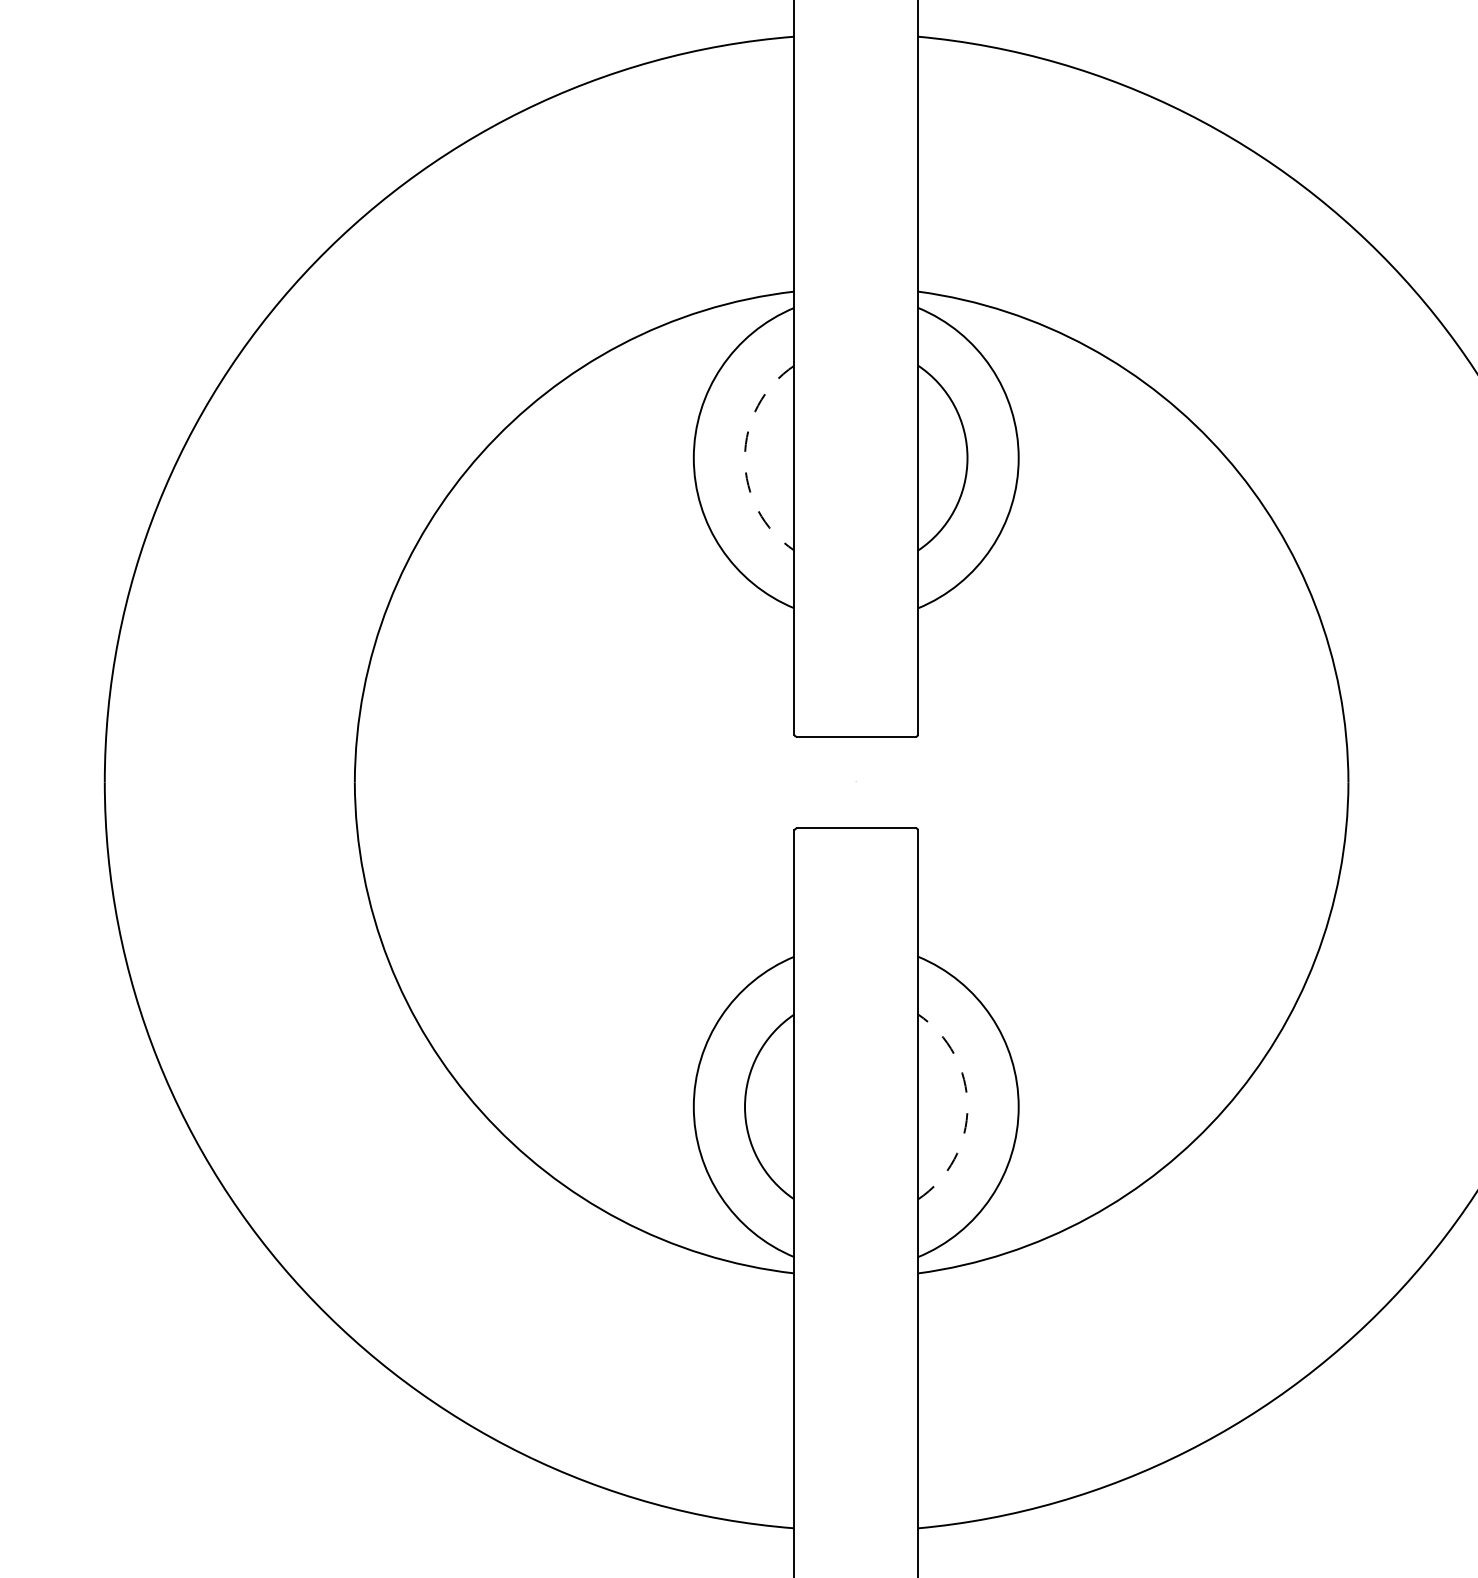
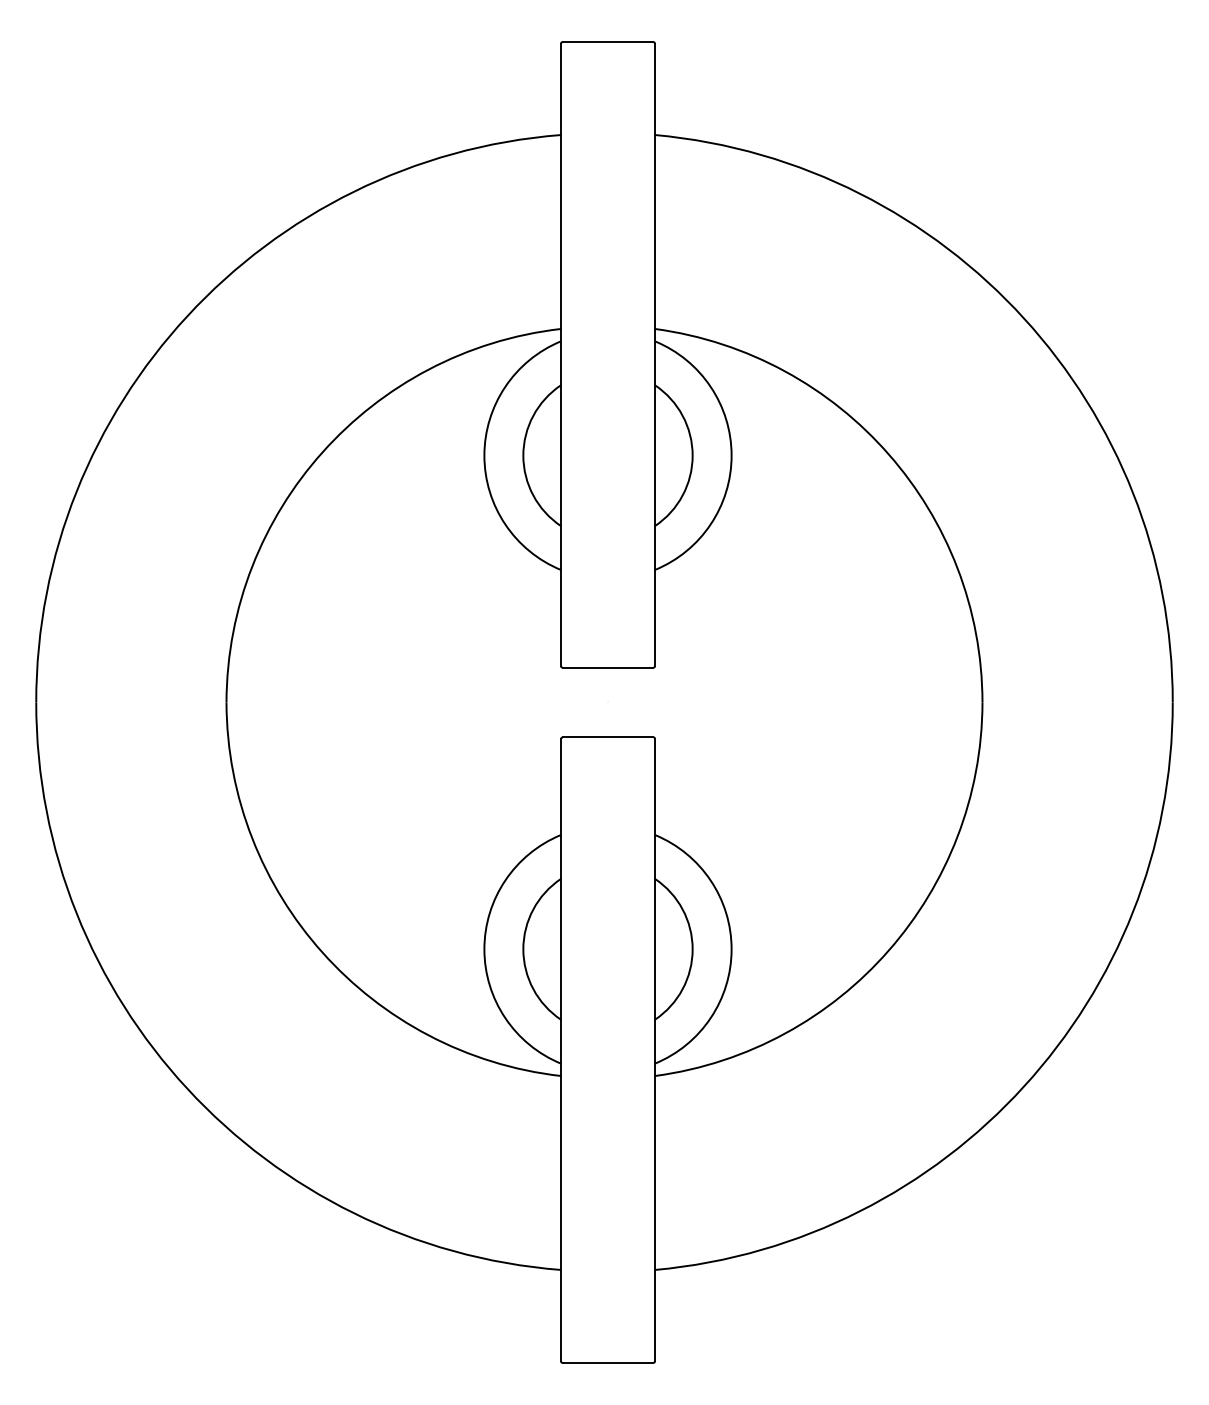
arc: (745, 457) -> (523, 455), dashed -> solid
arc: (967, 1107) -> (692, 949), dashed -> solid

